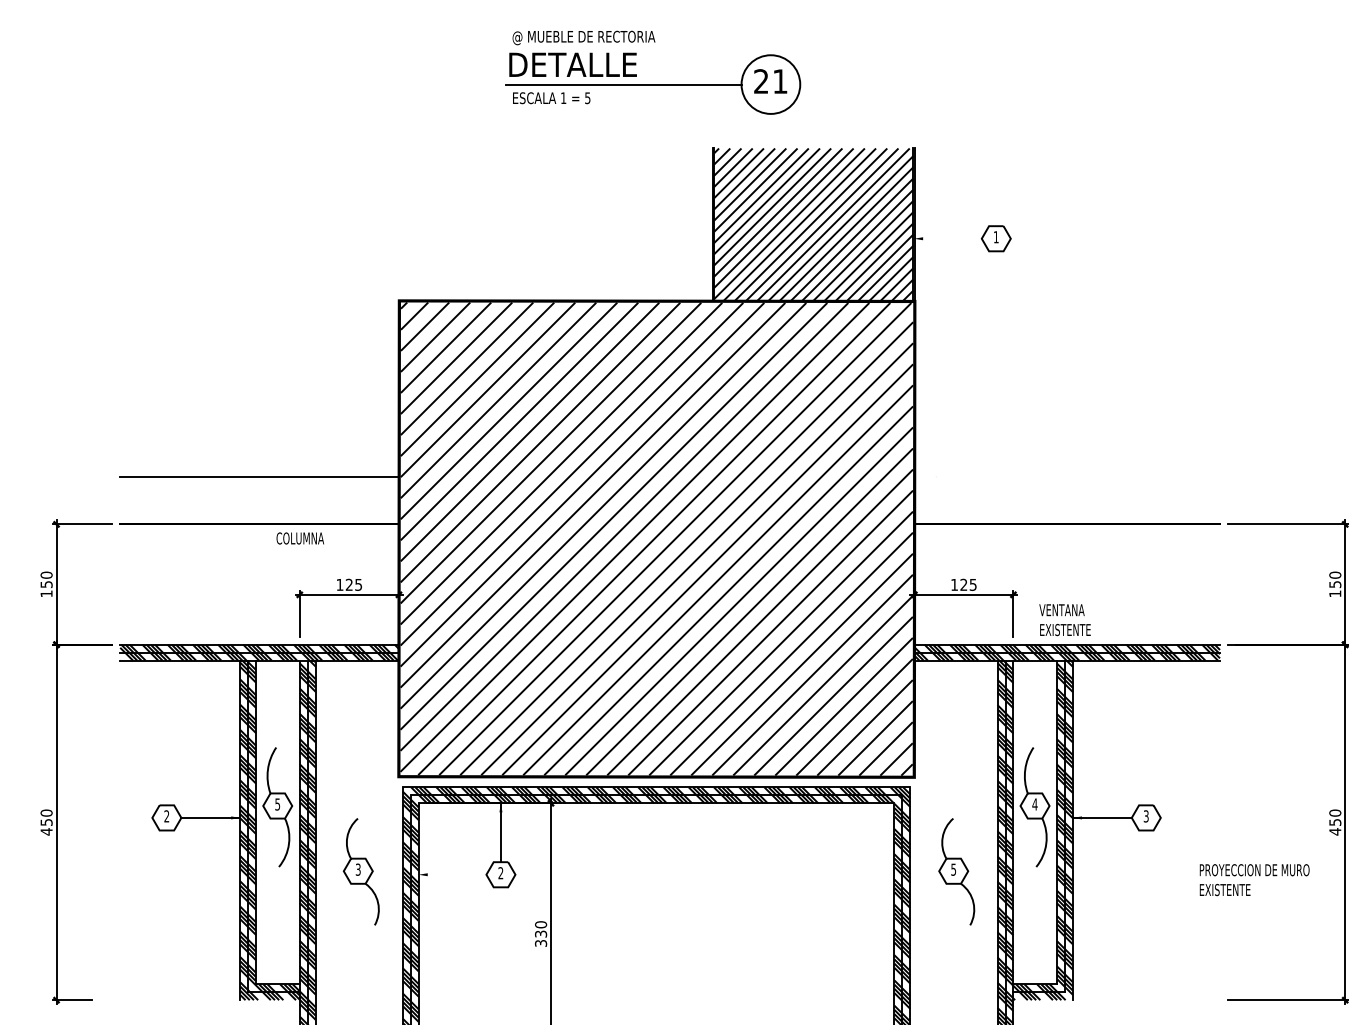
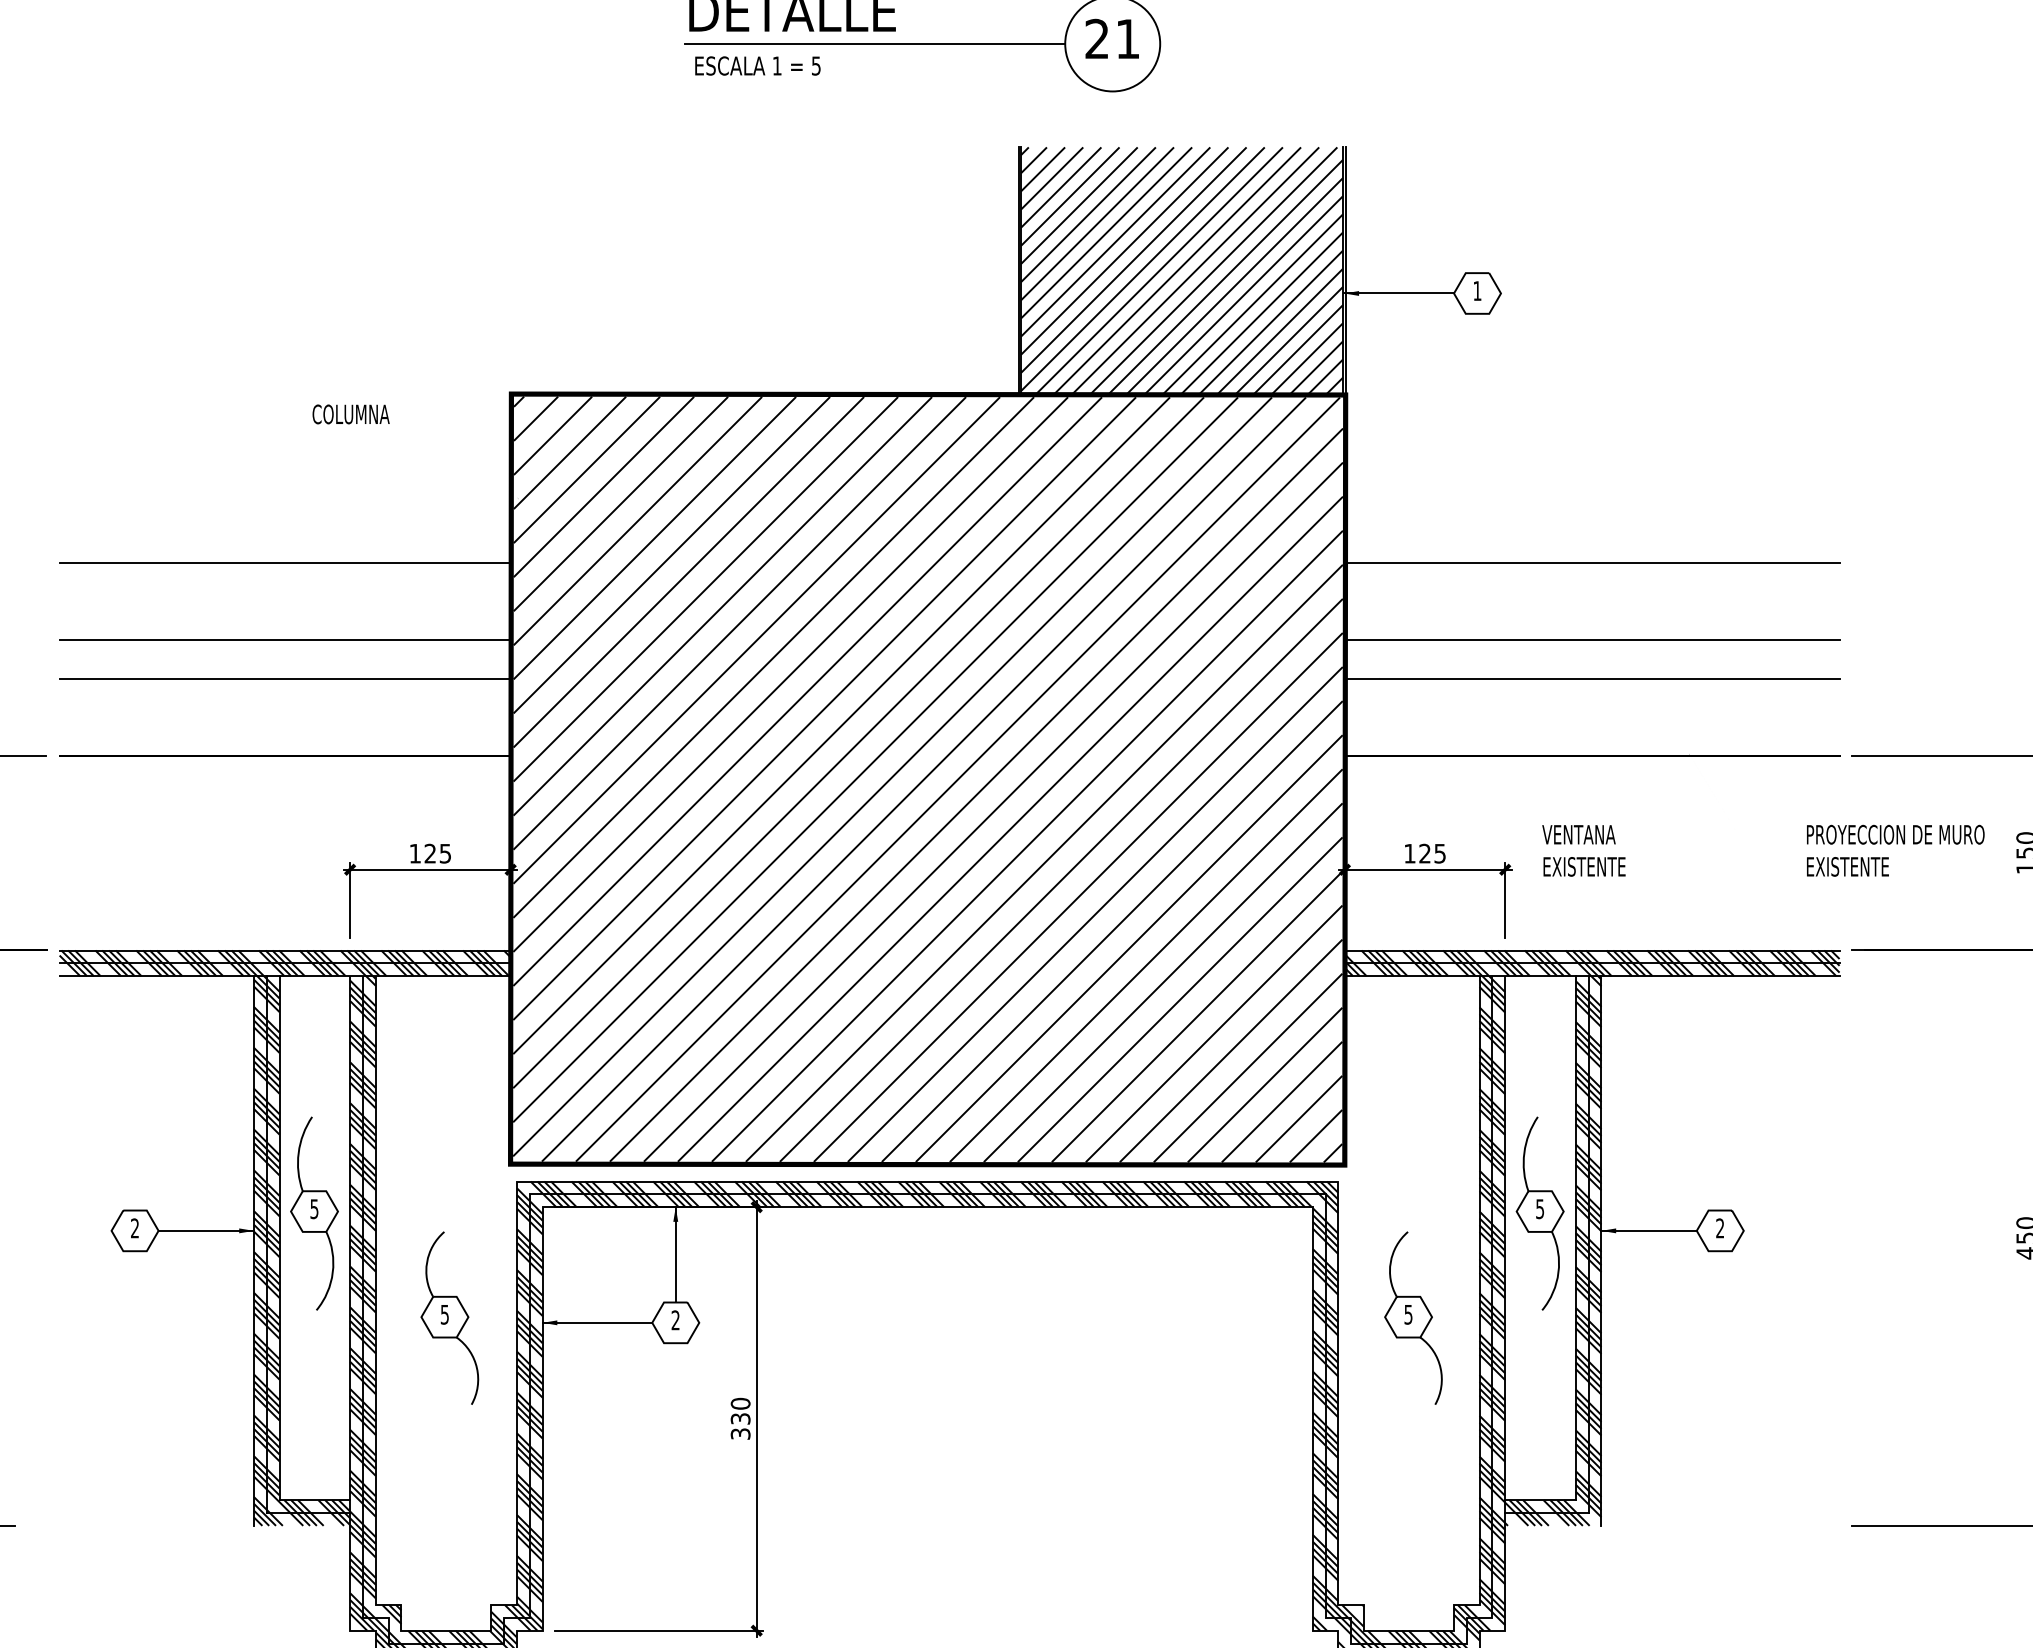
line: (947, 238) -> (1398, 293), added
line: (259, 405) -> (284, 563), added
line: (1067, 405) -> (1592, 563), added
line: (259, 453) -> (284, 641), added
line: (1067, 453) -> (1592, 641), added
line: (1067, 476) -> (1592, 678), added
text: (299, 538) -> (349, 414), moved
text: (1064, 620) -> (1583, 851), moved
text: (1034, 804) -> (1539, 1209), 4 -> 5
text: (1145, 816) -> (1718, 1228), 3 -> 2
text: (358, 868) -> (445, 1312), 3 -> 5
line: (452, 874) -> (597, 1322), added
text: (1254, 880) -> (1895, 851), moved

